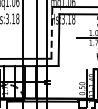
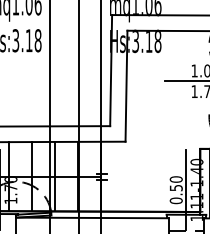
line: (51, 32) -> (110, 69), dashed -> solid

